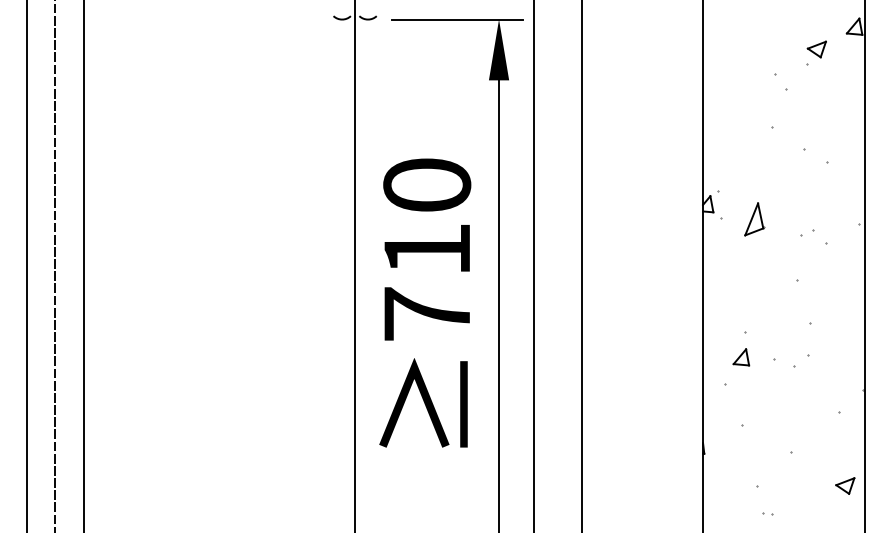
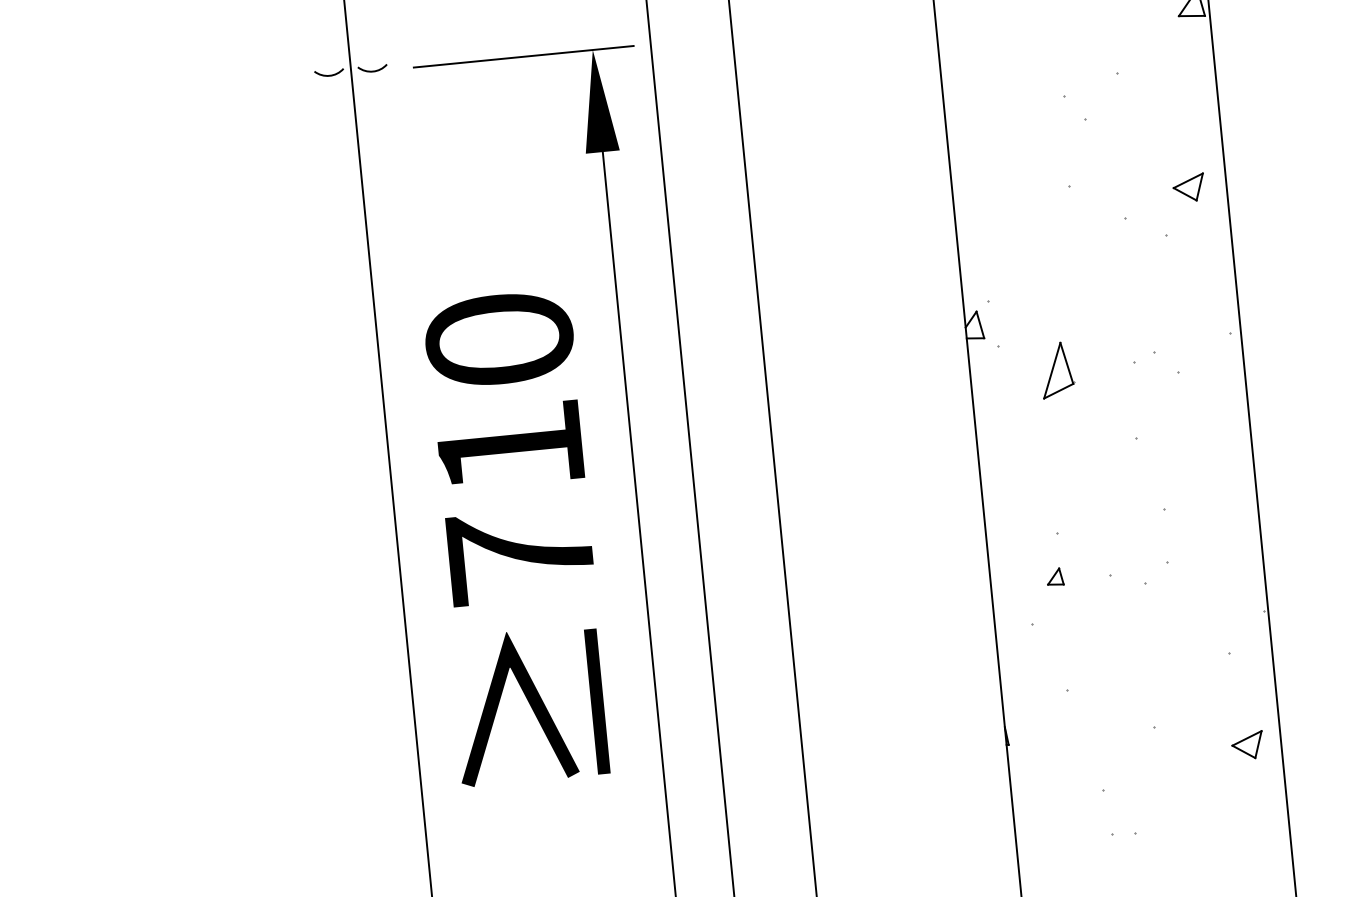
part: (816, 49) -> (1188, 188), moved
part: (754, 219) -> (1057, 370), moved
part: (741, 357) -> (1055, 577), size x0.6
part: (845, 485) -> (1247, 744), moved
part: (767, 513) -> (1124, 834), size x1.6

